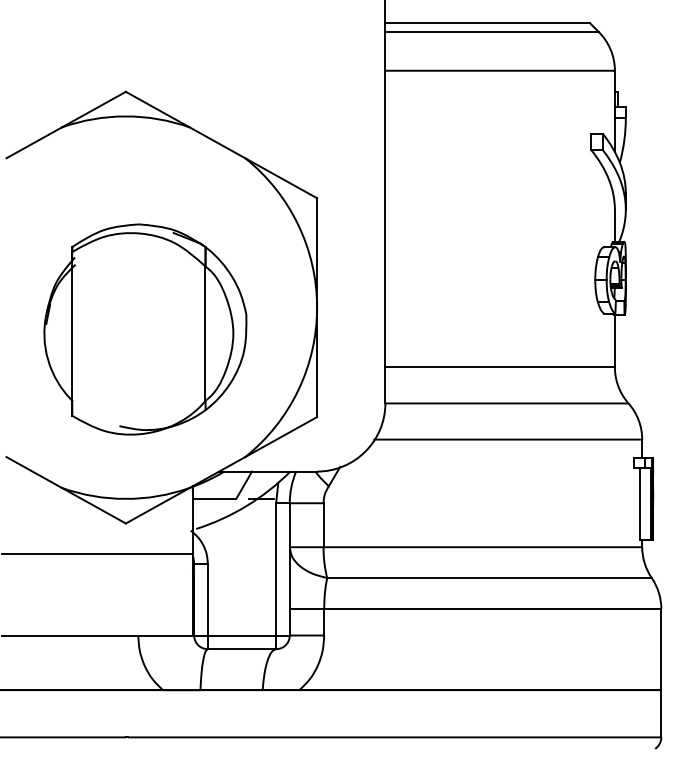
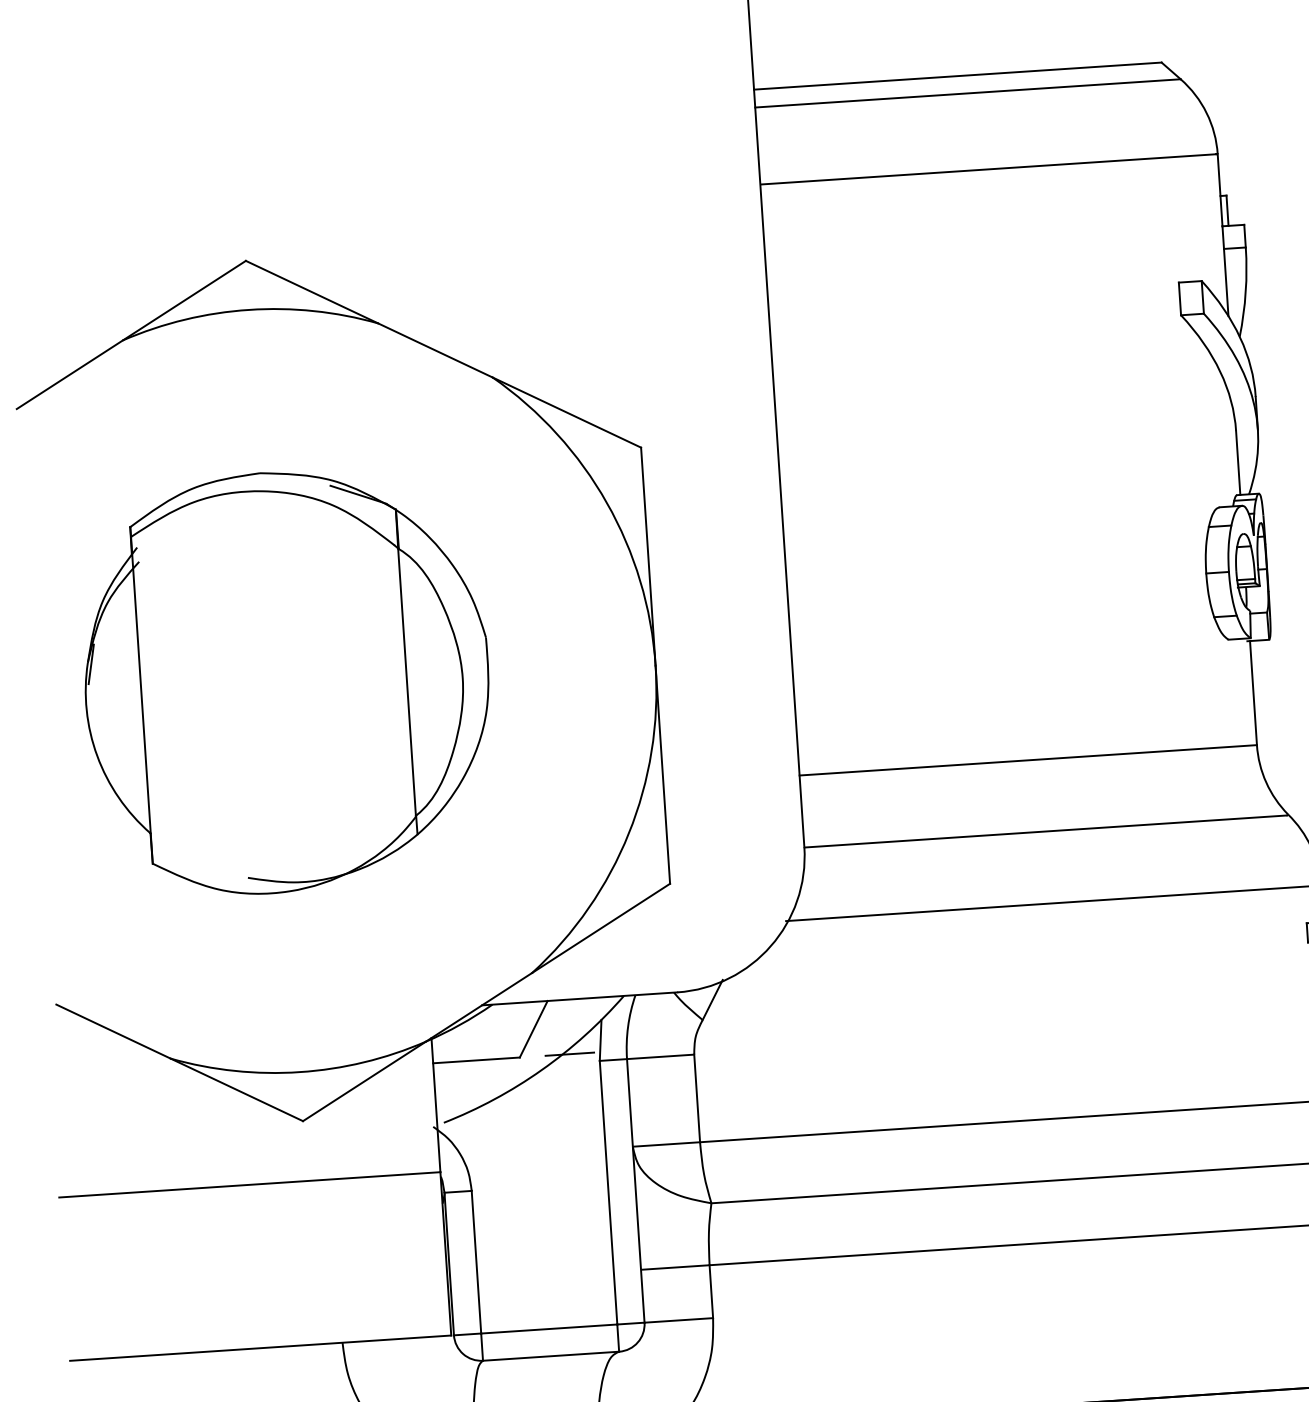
part: (145, 329) -> (287, 681), moved

